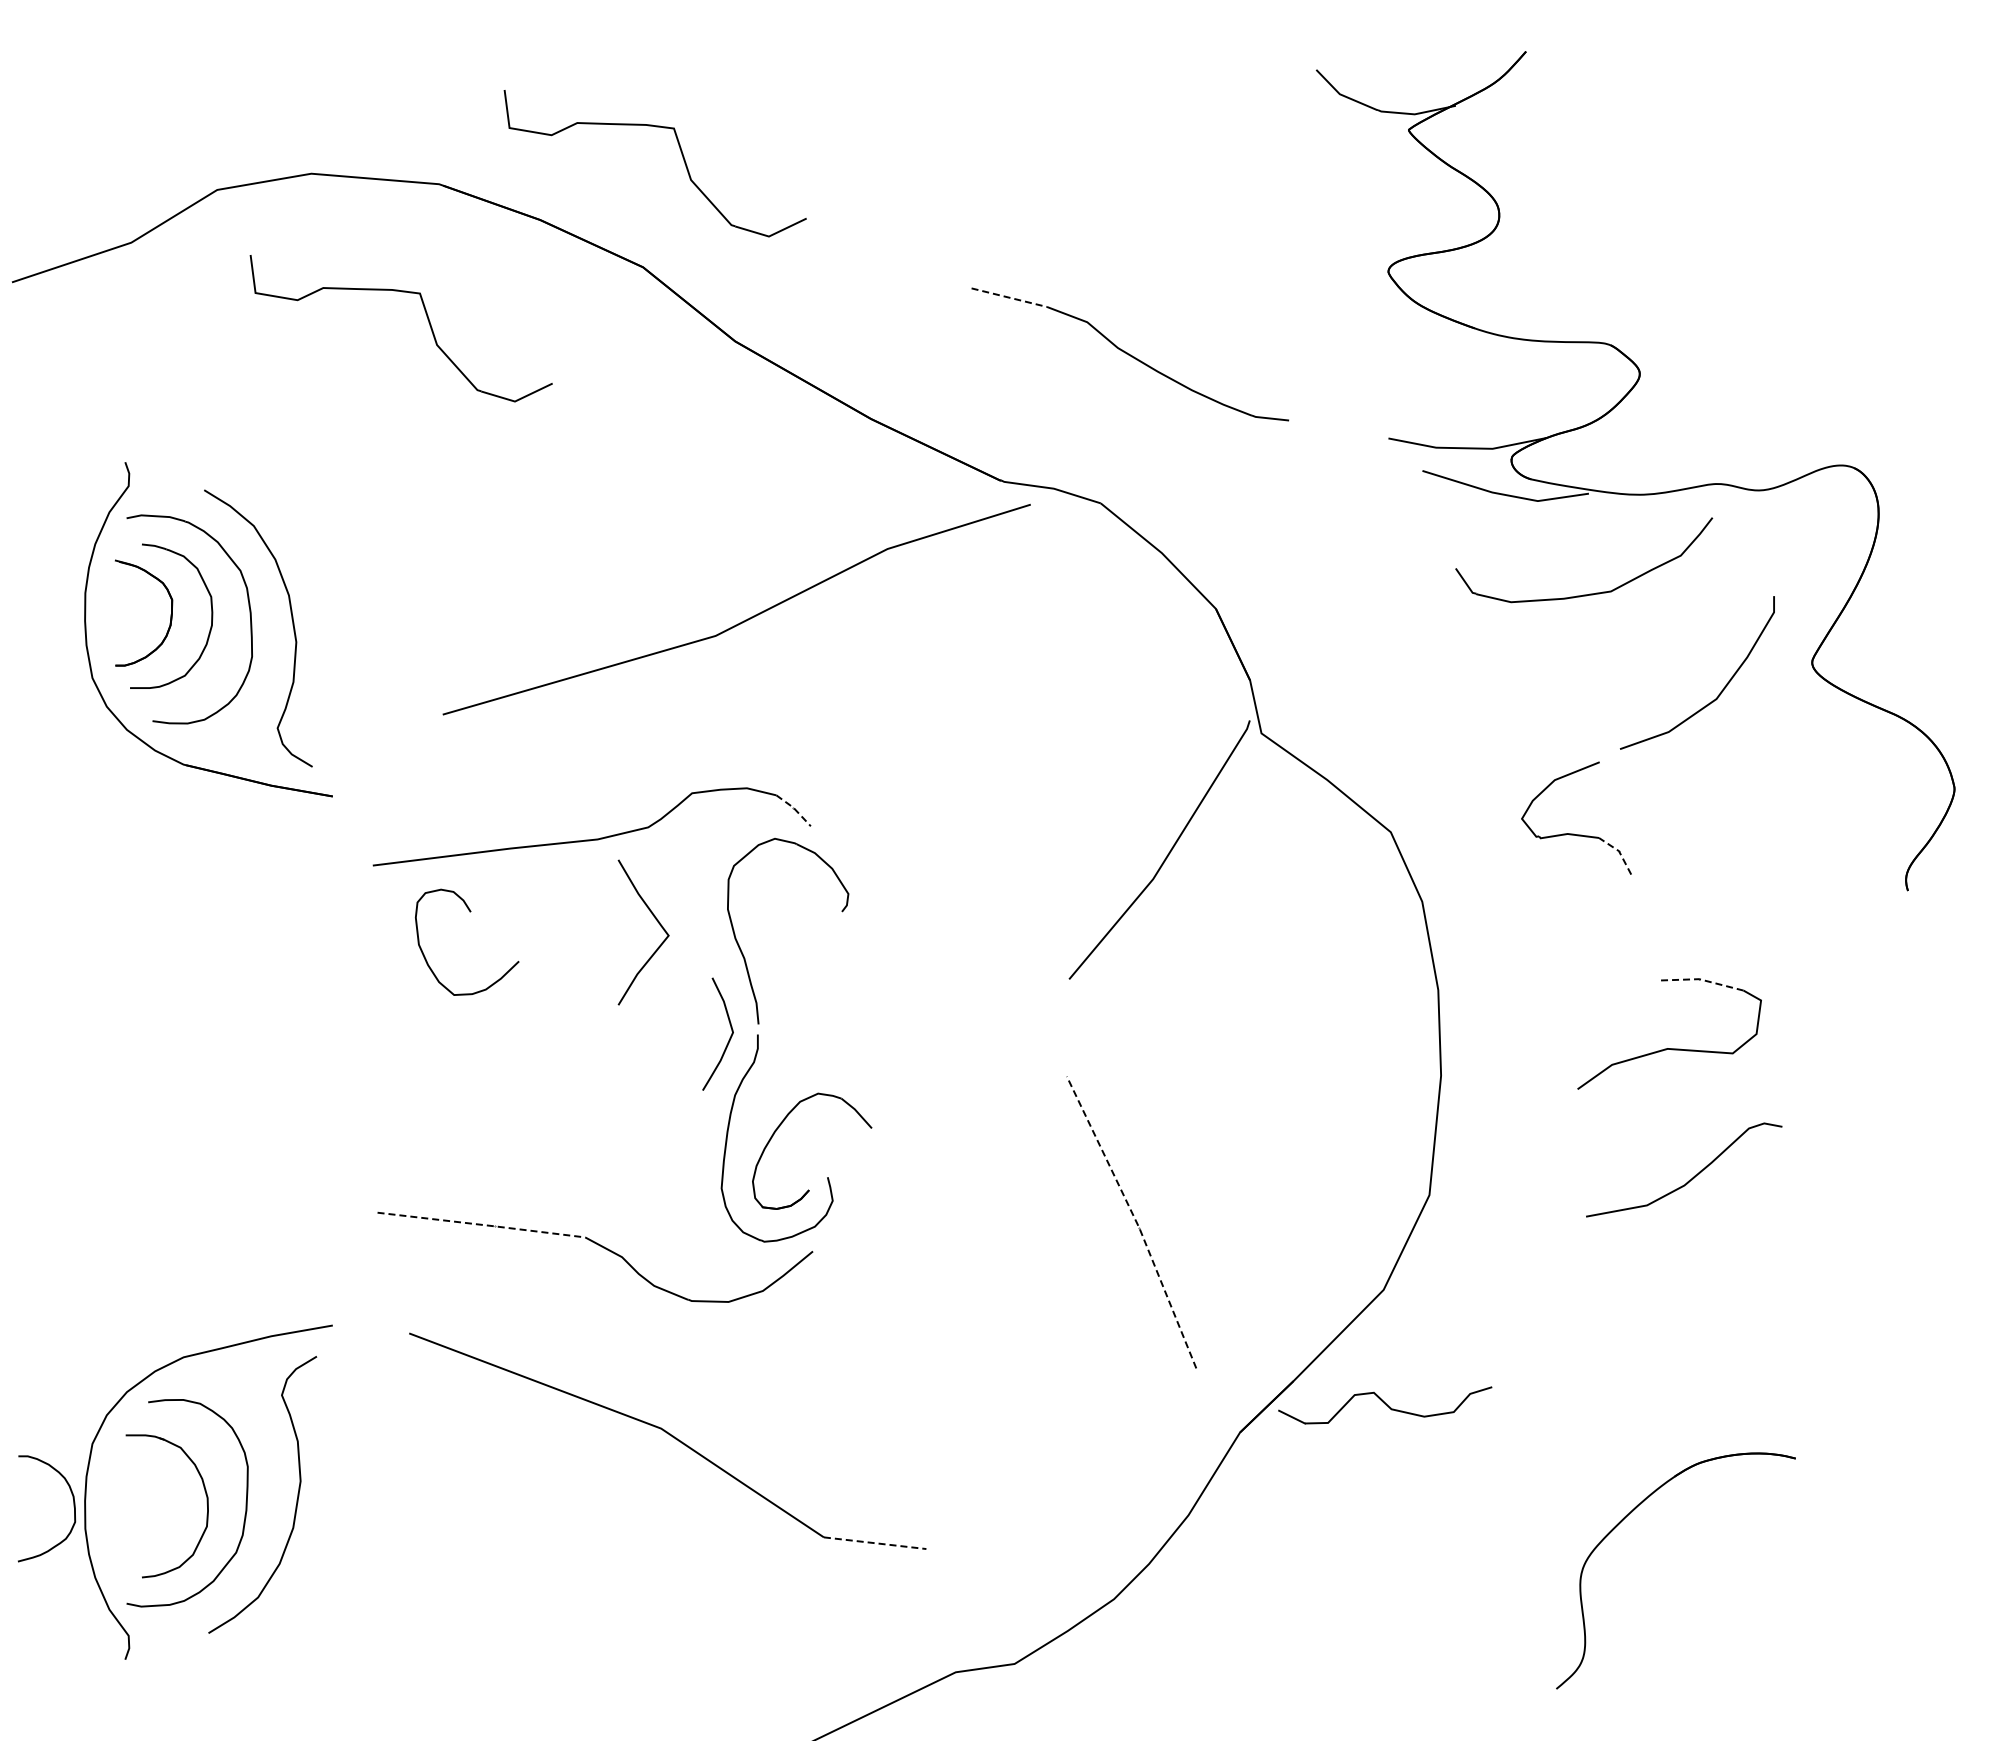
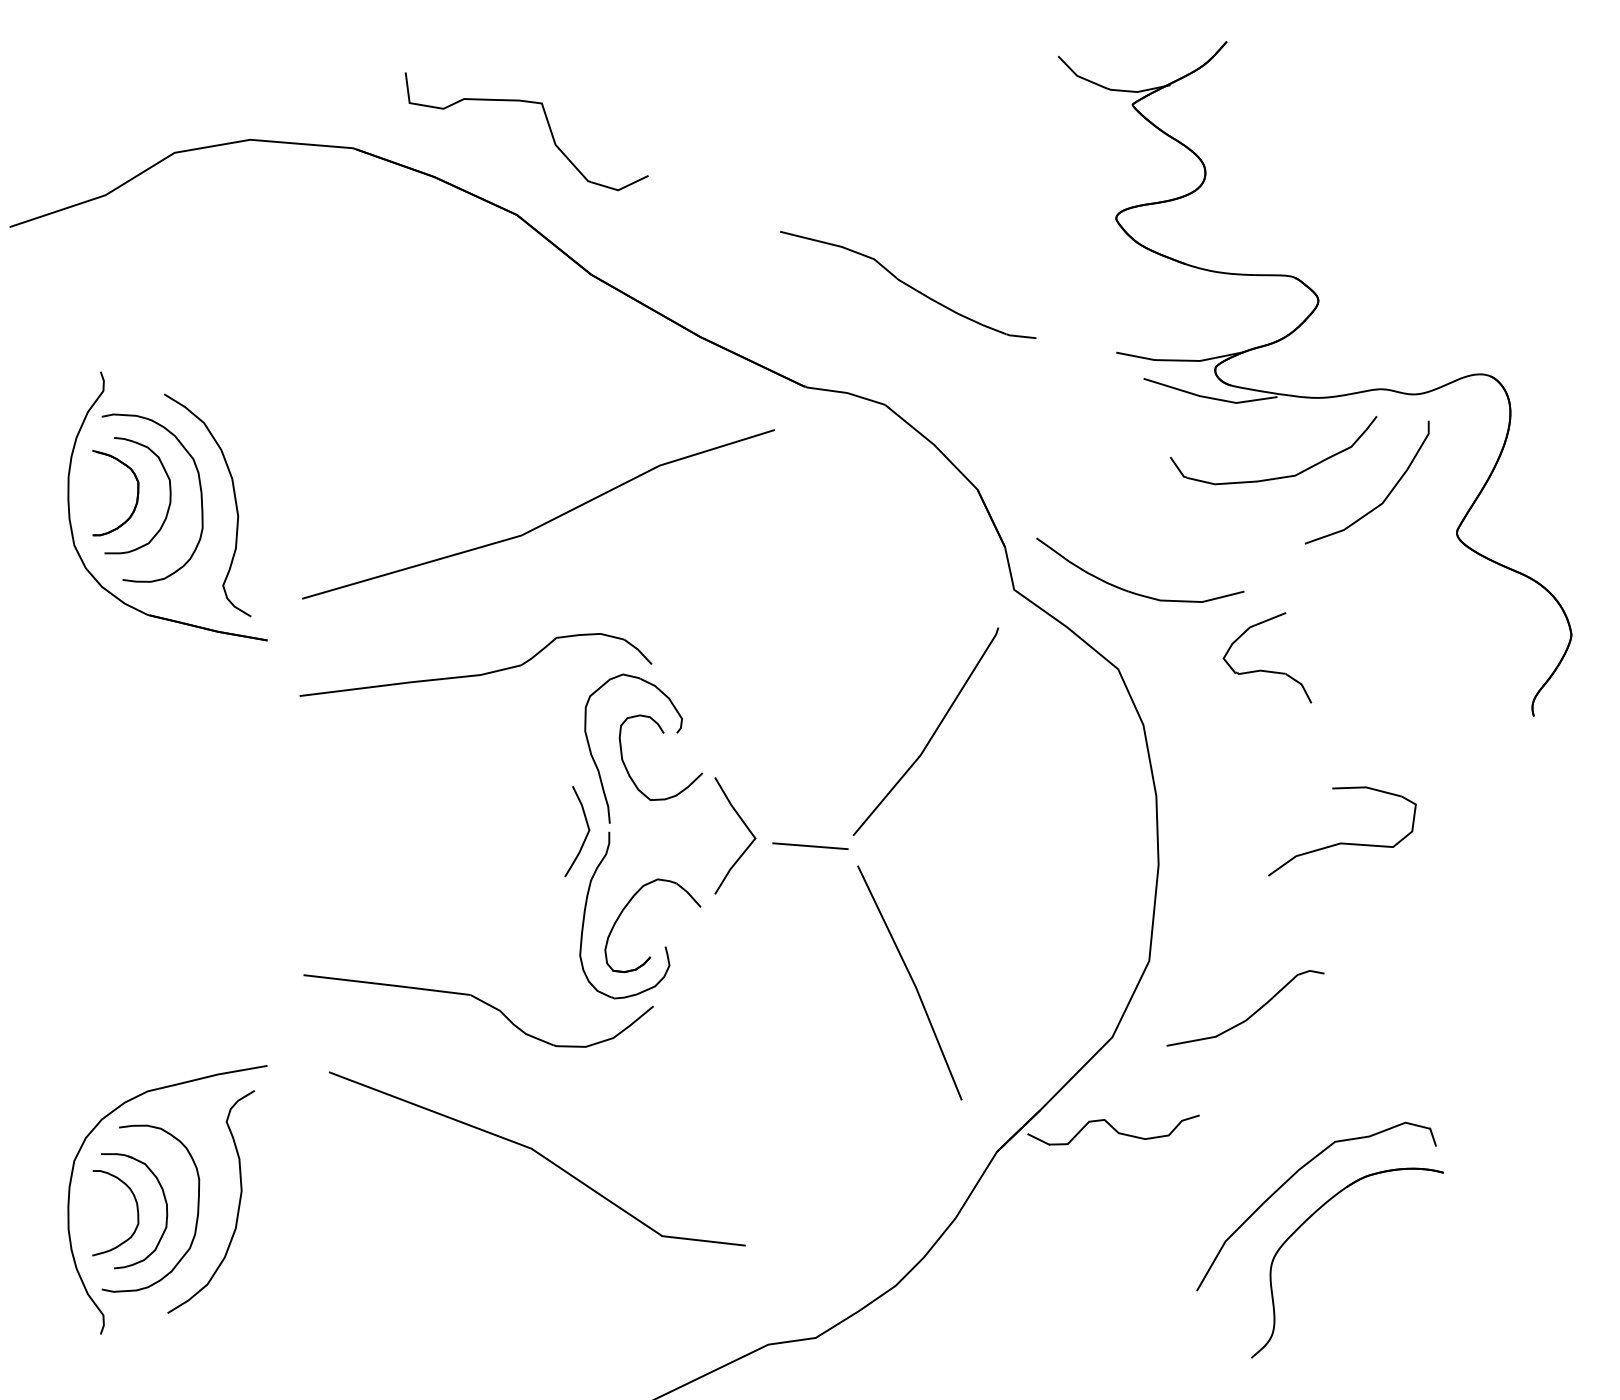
line: (1009, 297) -> (811, 239), dashed -> solid
part: (427, 319) -> (343, 256), removed
curve: (741, 621) -> (542, 523), moved
curve: (1720, 691) -> (1385, 497), moved
part: (1410, 736) -> (1134, 592), added
line: (794, 809) -> (638, 650), dashed -> solid
line: (1618, 851) -> (1301, 684), dashed -> solid
curve: (1166, 855) -> (931, 736), moved
curve: (470, 912) -> (663, 733), moved
curve: (657, 922) -> (746, 827), moved
line: (1699, 979) -> (1366, 787), dashed -> solid
line: (1007, 1052) -> (810, 846), added
curve: (1692, 1177) -> (1252, 1014), moved
line: (1136, 1221) -> (913, 982), dashed -> solid
line: (482, 1224) -> (387, 984), dashed -> solid
part: (1608, 1463) -> (1293, 1176), added
curve: (73, 1507) -> (137, 1212), moved
line: (875, 1543) -> (703, 1241), dashed -> solid

